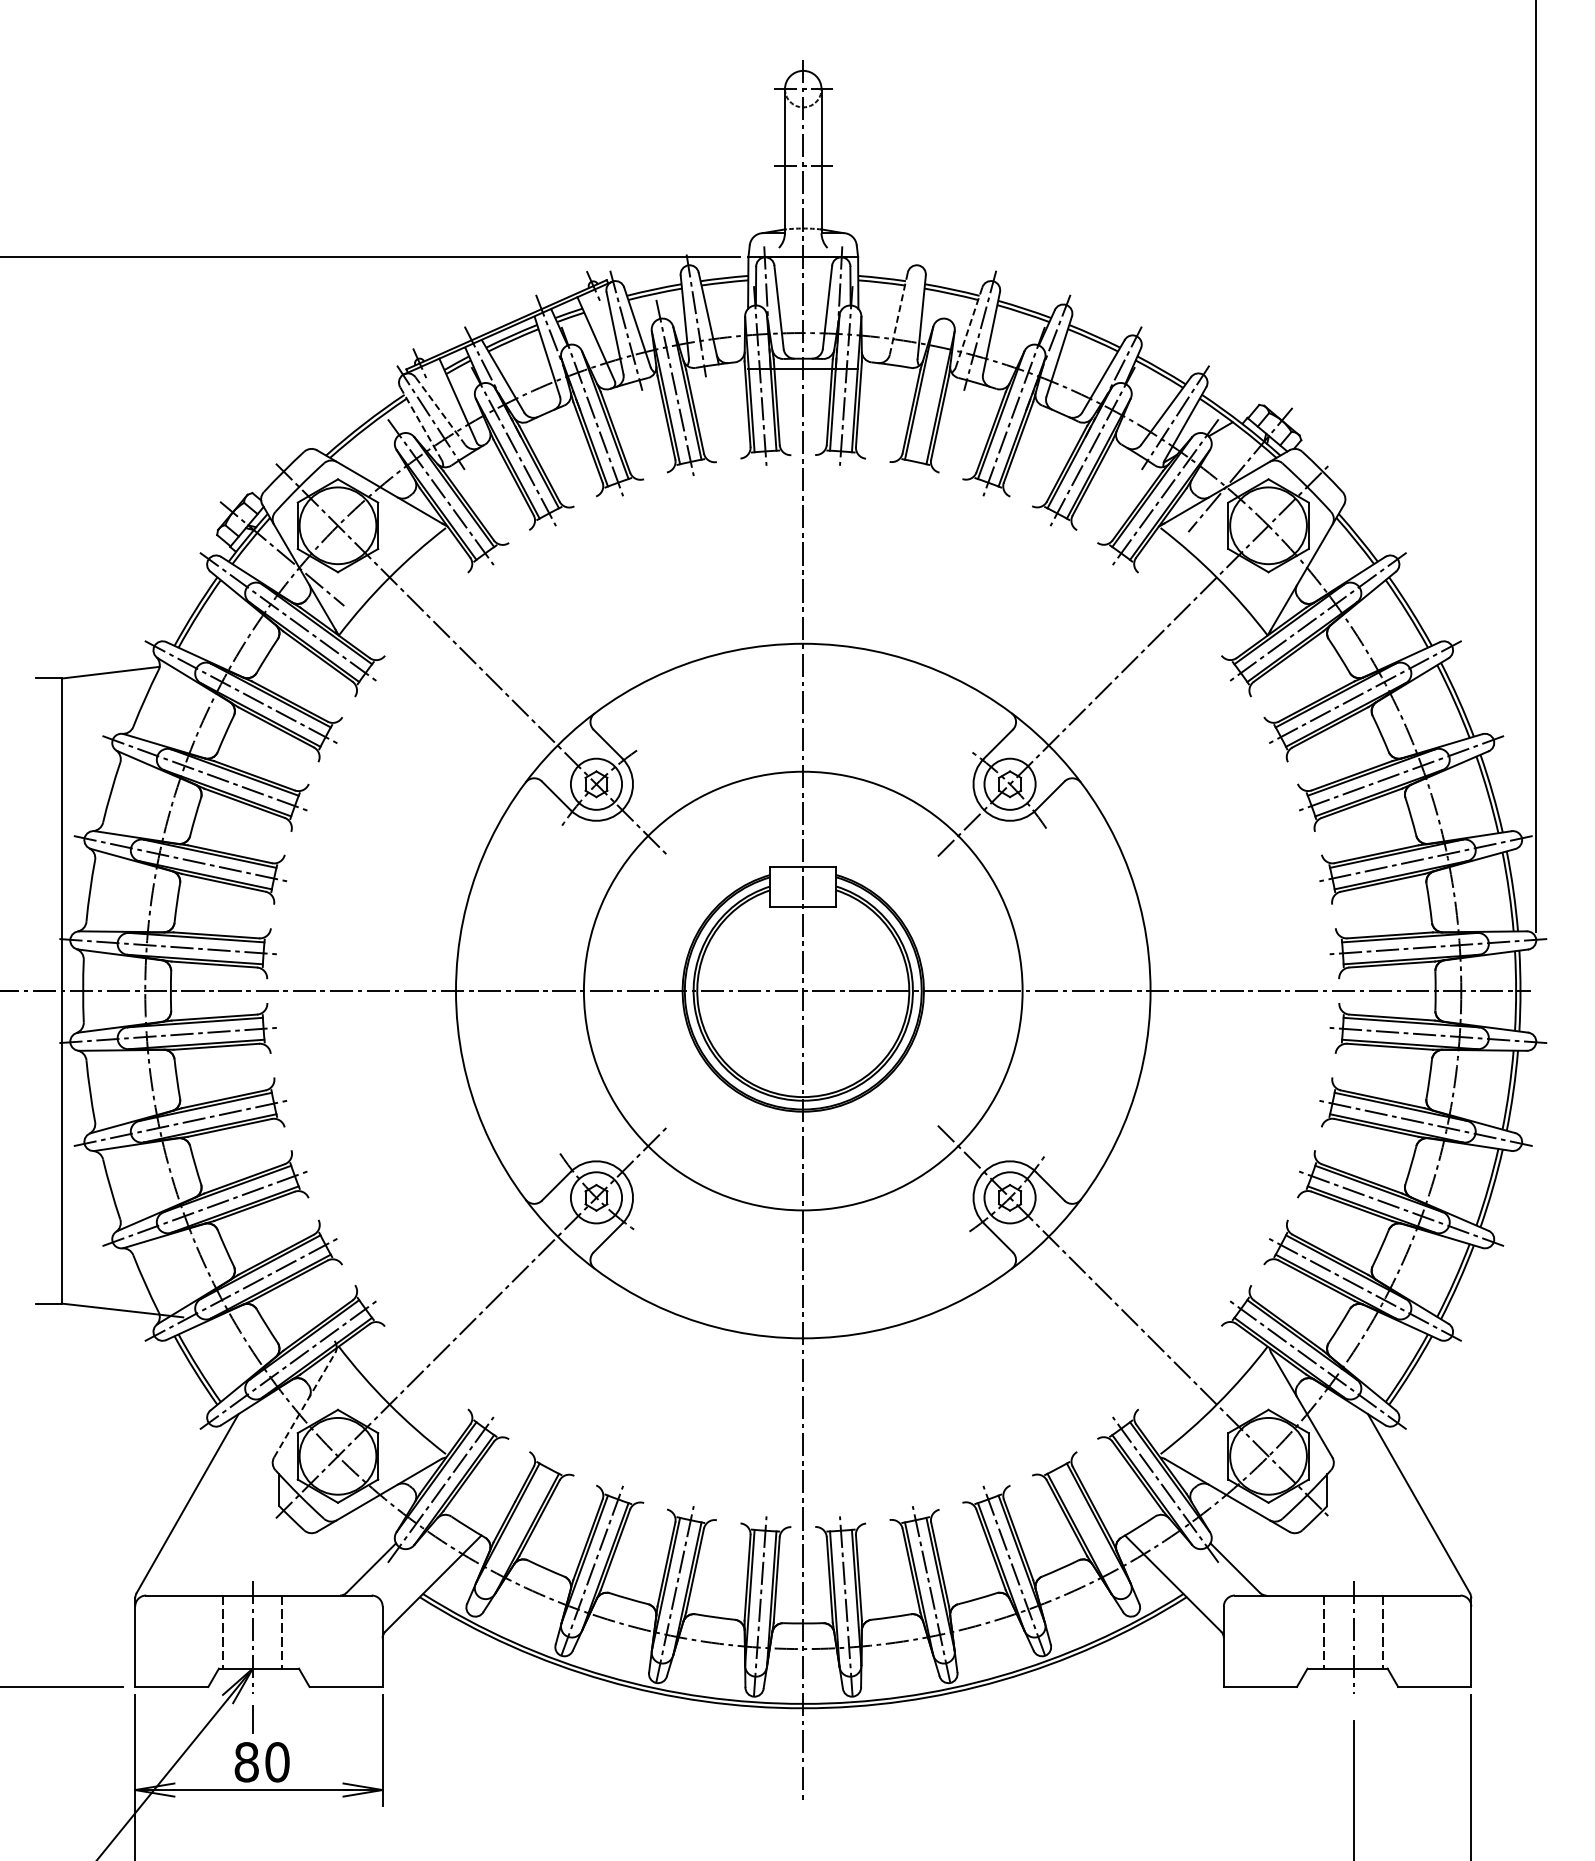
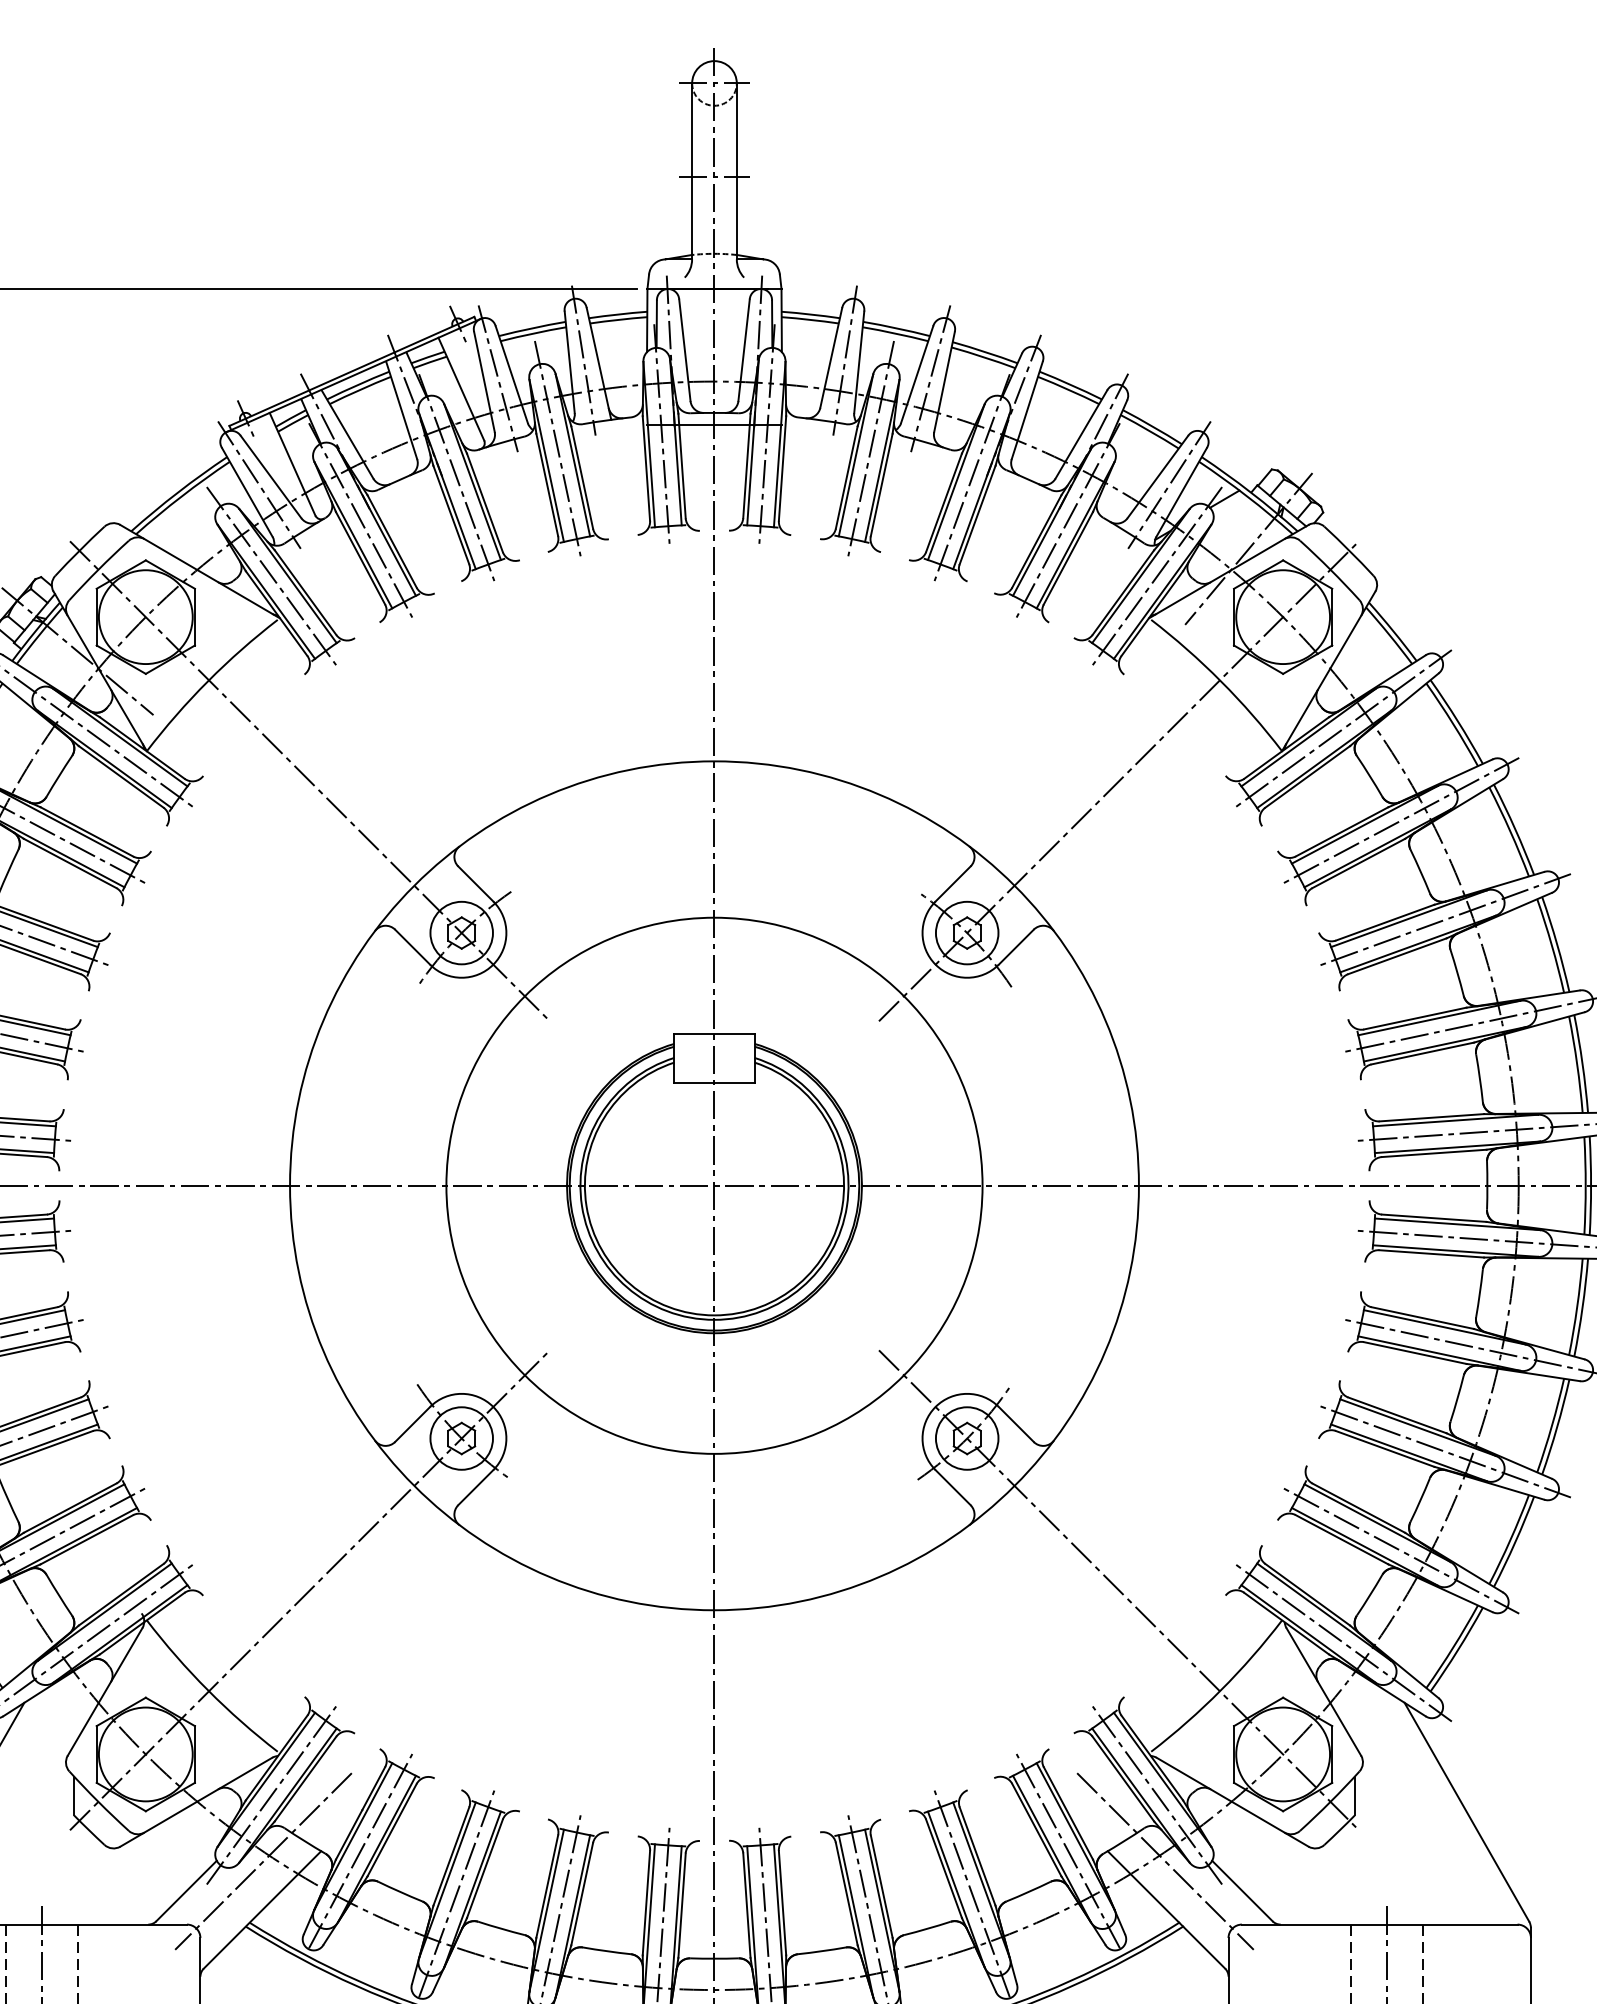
line: (898, 313) -> (830, 357), dashed -> solid
line: (909, 315) -> (844, 360), added
line: (969, 327) -> (917, 374), dashed -> solid
line: (931, 387) -> (871, 448), added
line: (440, 411) -> (271, 477), dashed -> solid
line: (421, 423) -> (247, 492), dashed -> solid
line: (304, 1404) -> (104, 1691), dashed -> solid
line: (513, 1535) -> (360, 1851), added
line: (1092, 1535) -> (1067, 1851), added
line: (434, 1543) -> (263, 1860), added
line: (1172, 1543) -> (1165, 1860), added

